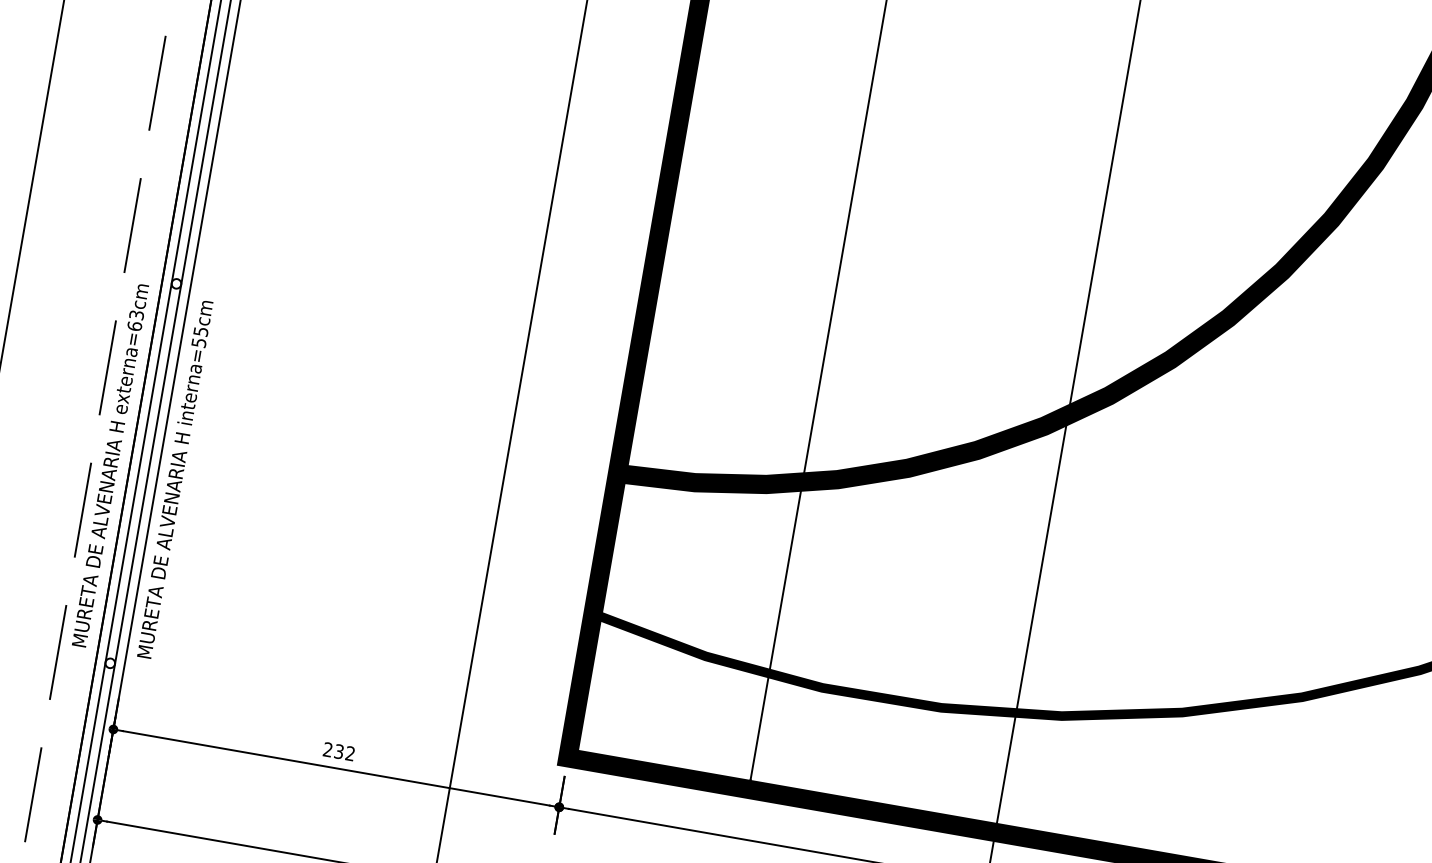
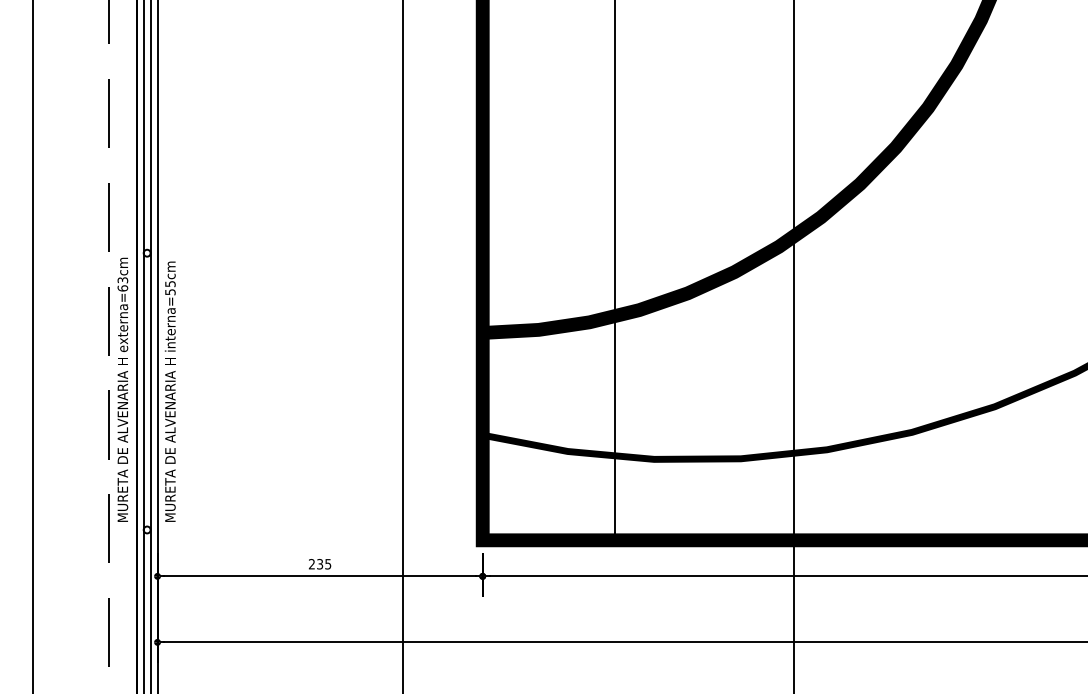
text: (350, 754) -> (328, 564), 232 -> 235

